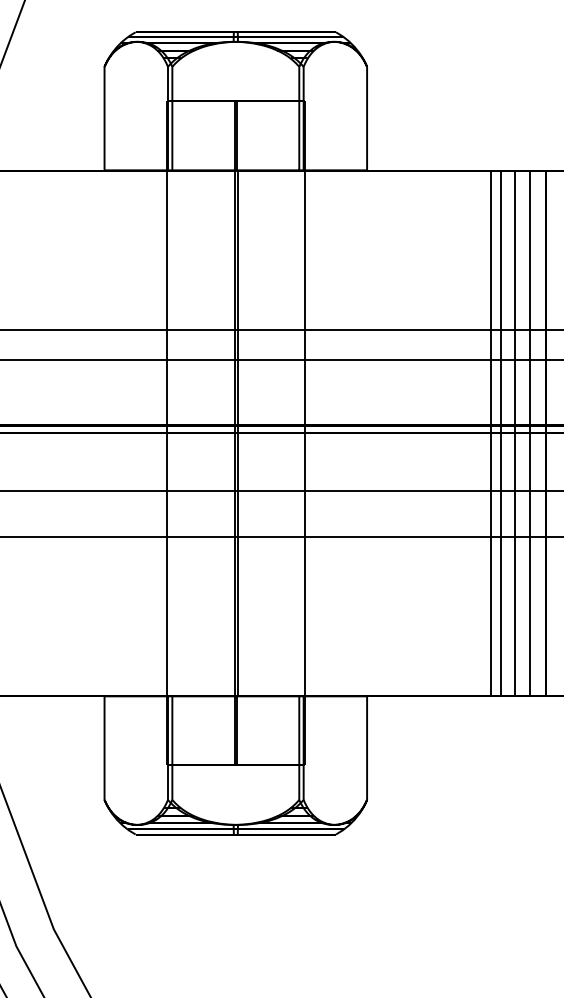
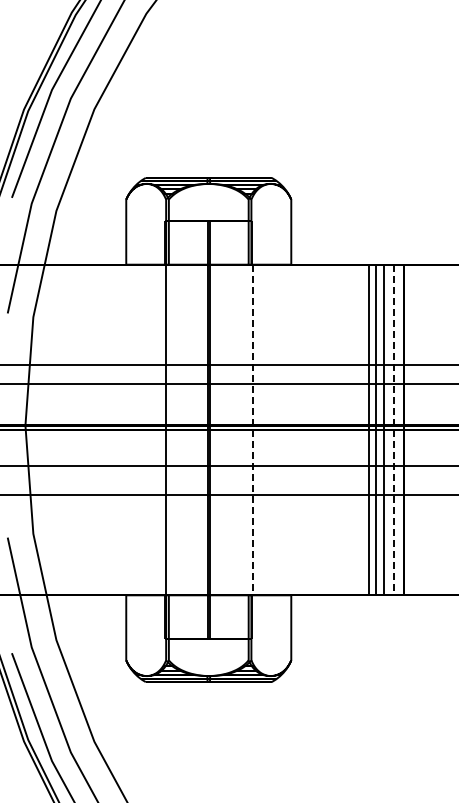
line: (305, 434) -> (252, 430), solid -> dashed
line: (529, 434) -> (393, 430), solid -> dashed

